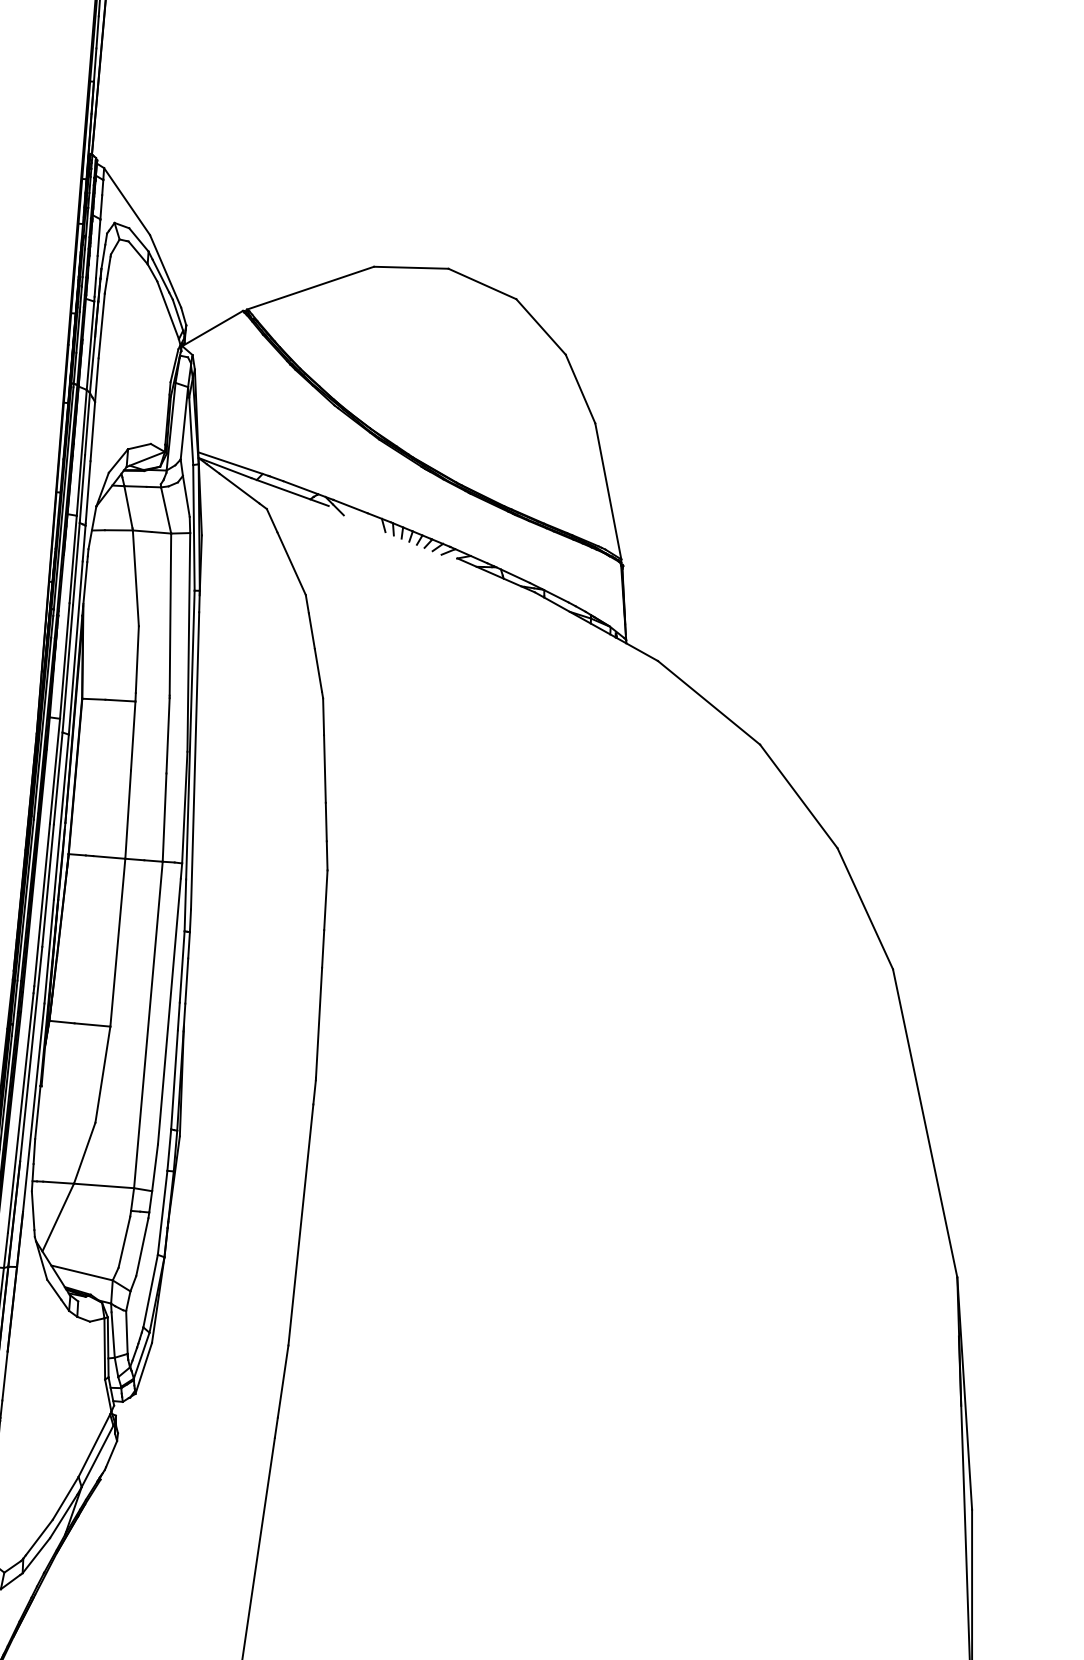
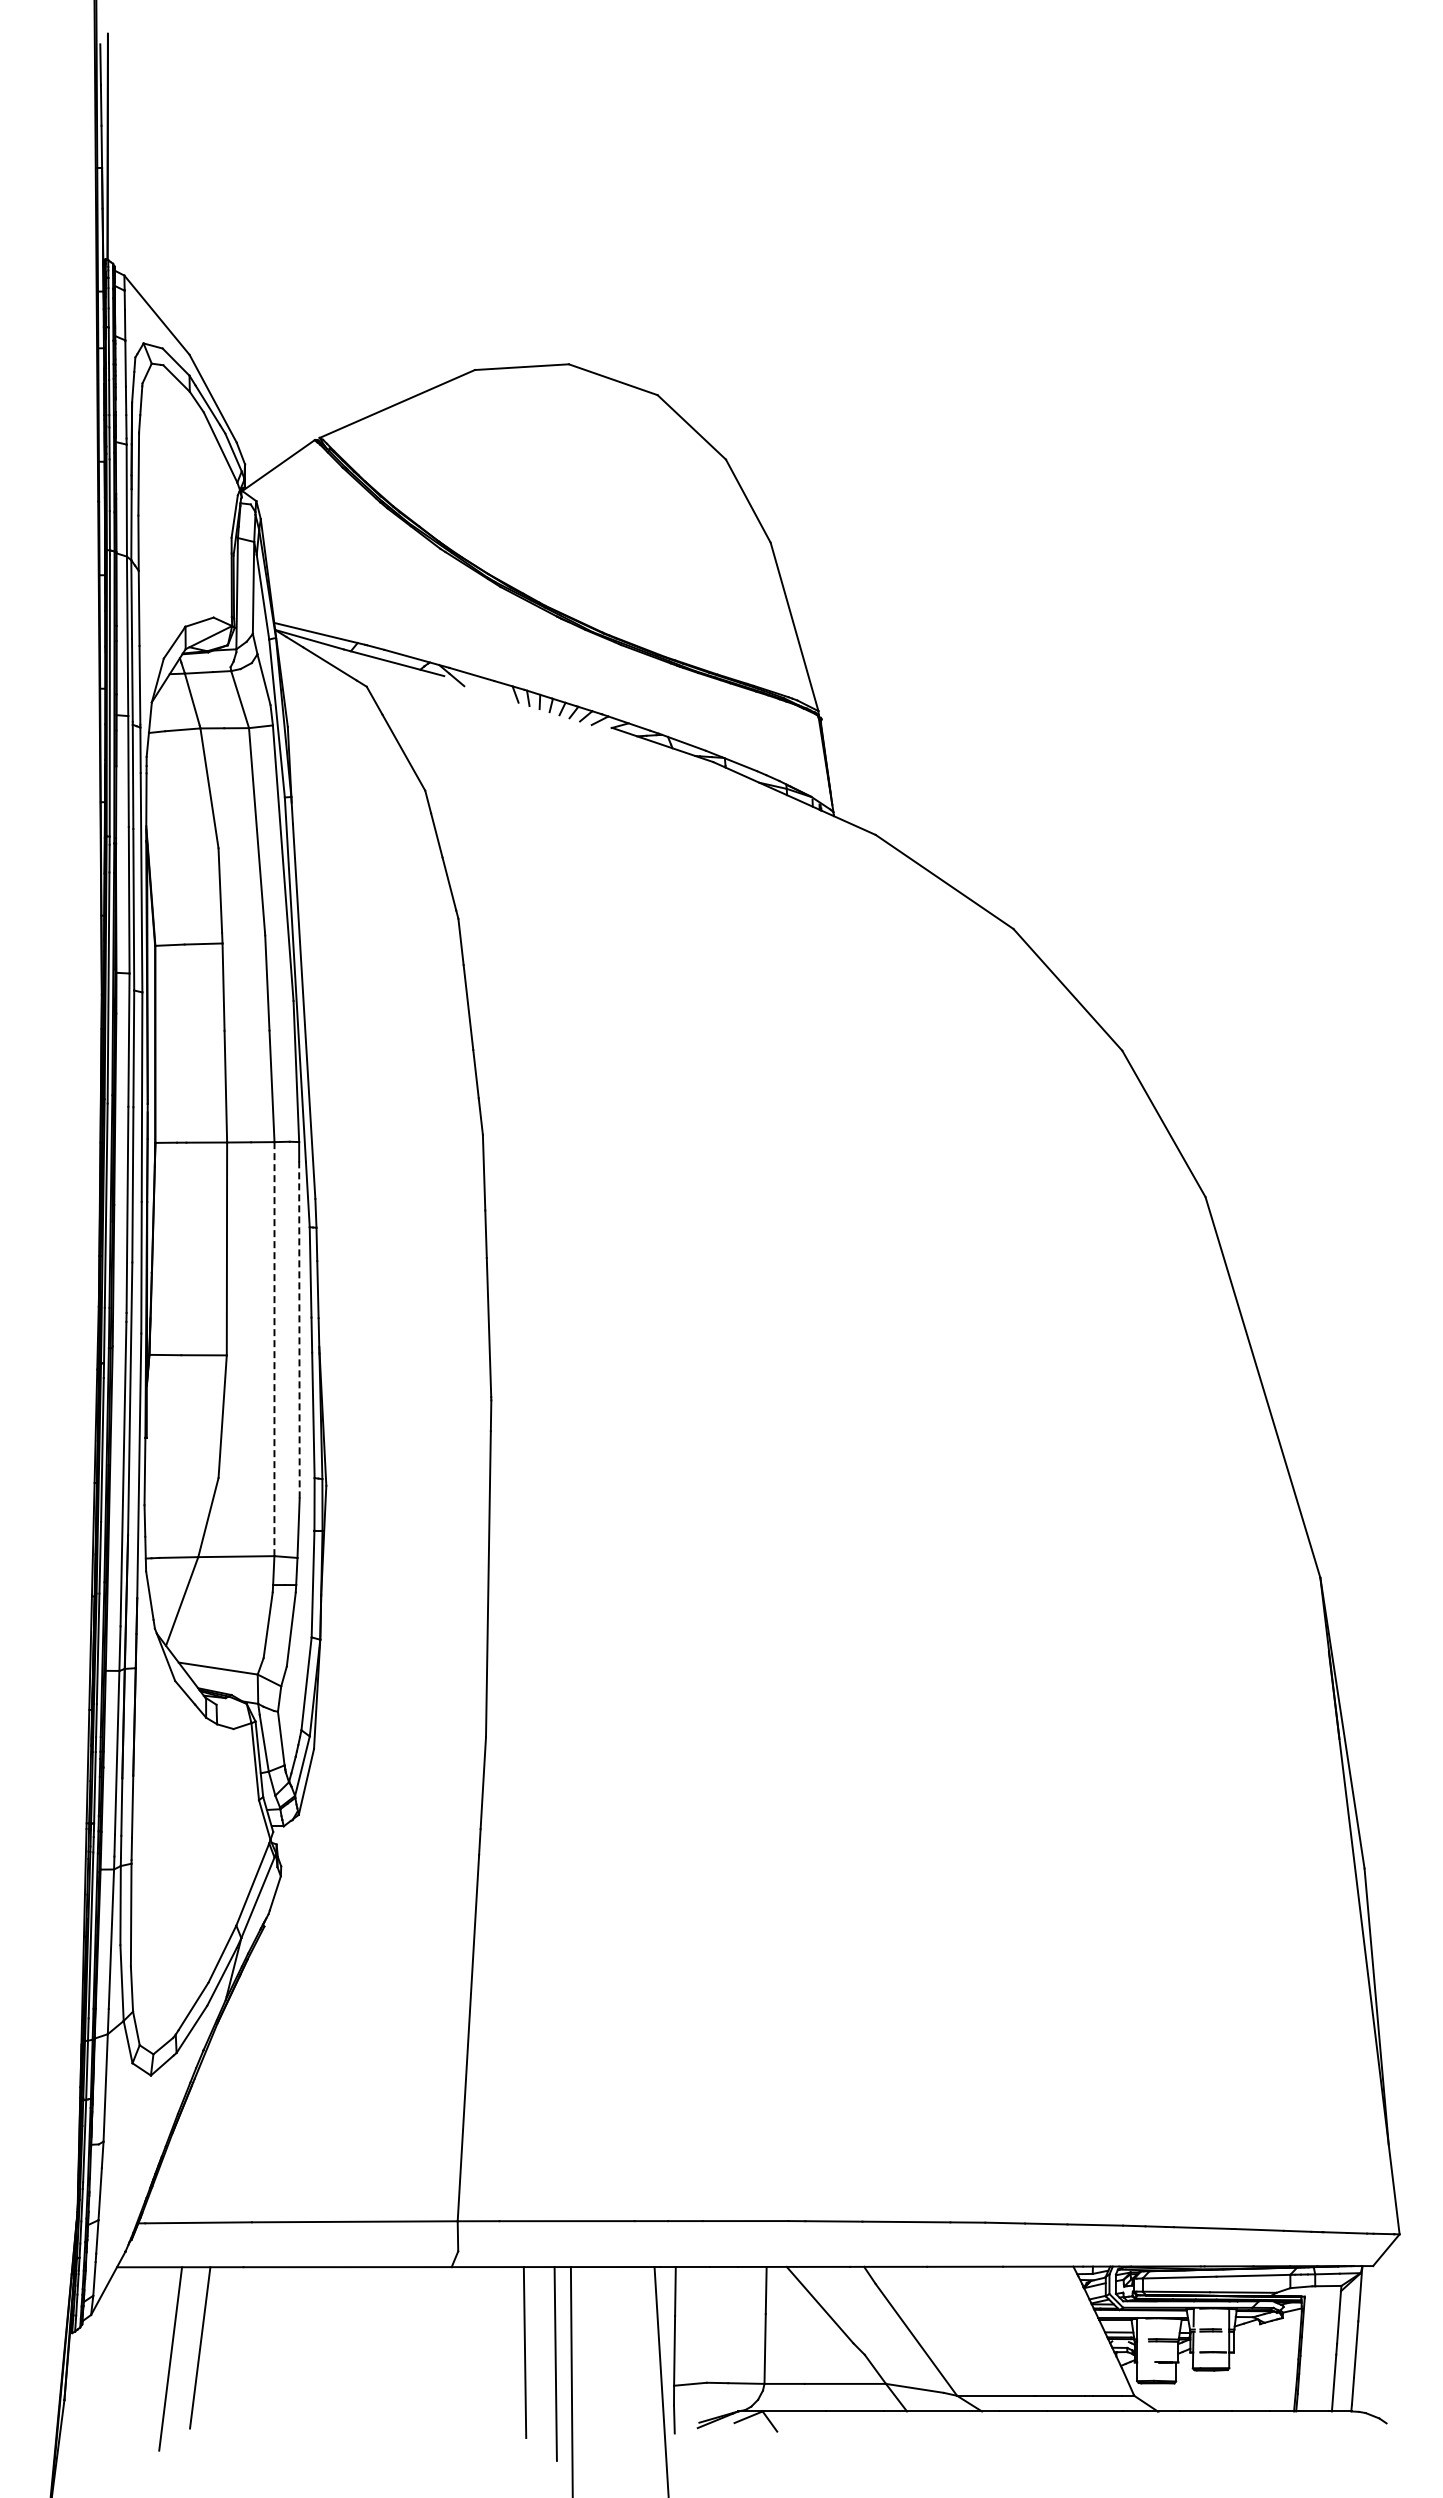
line: (169, 1011) -> (299, 1329), solid -> dashed
line: (148, 1024) -> (274, 1348), solid -> dashed

